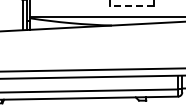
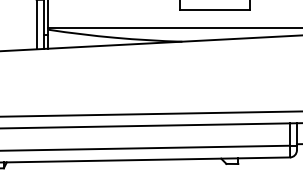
line: (131, 5) -> (214, 9), dashed -> solid

